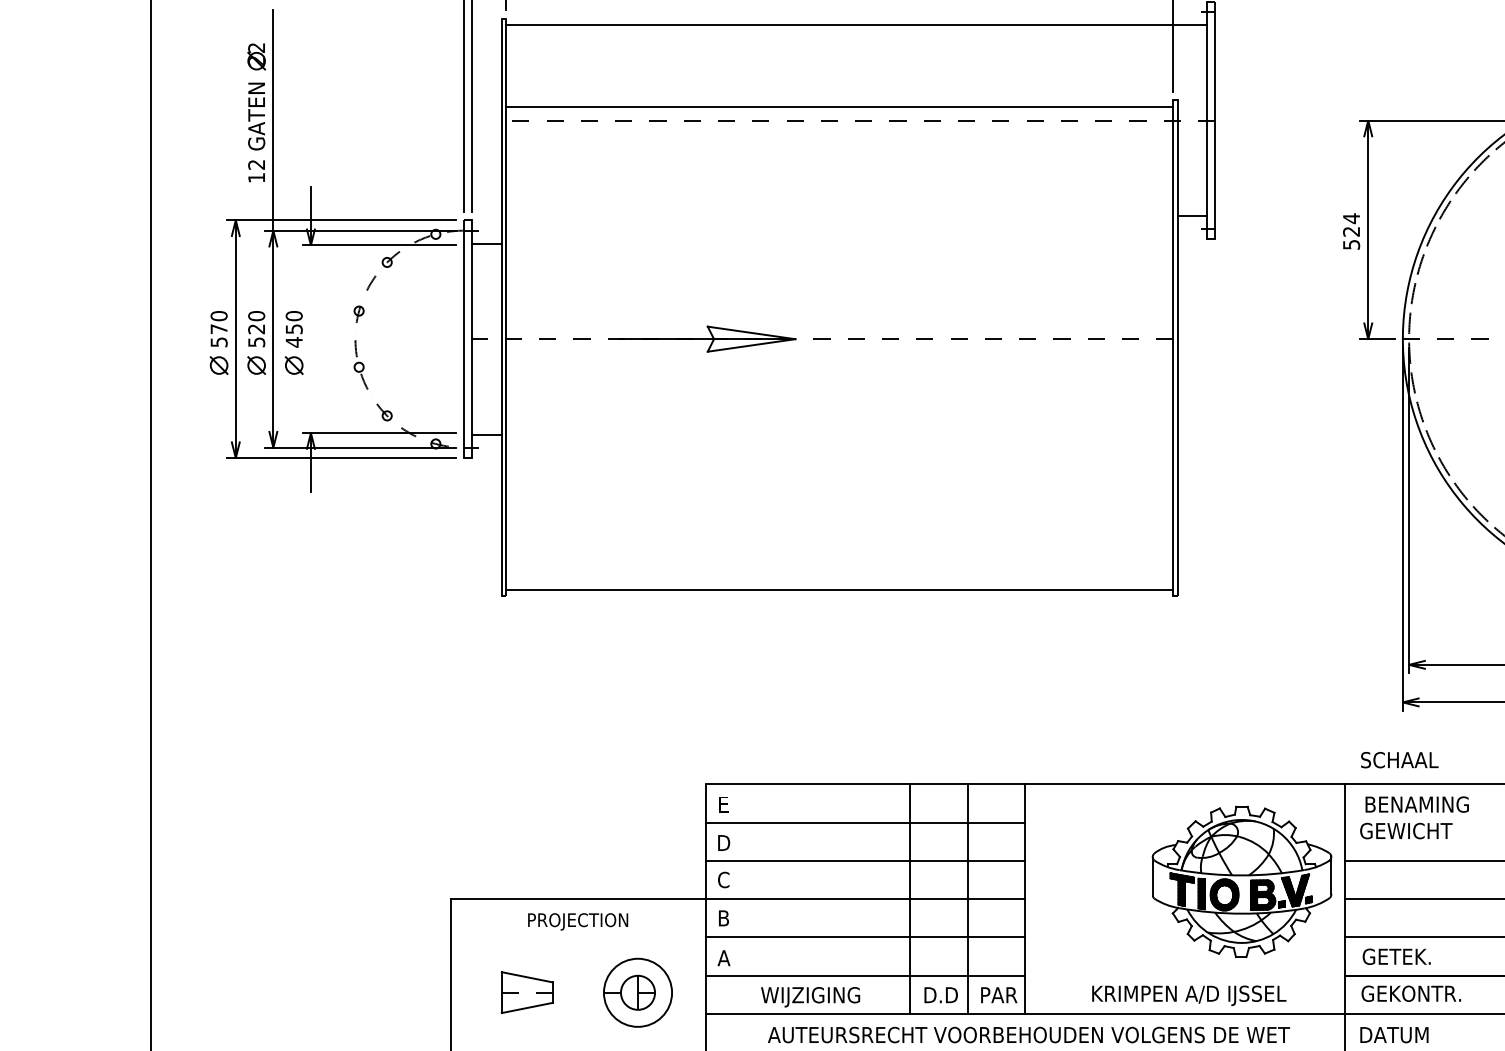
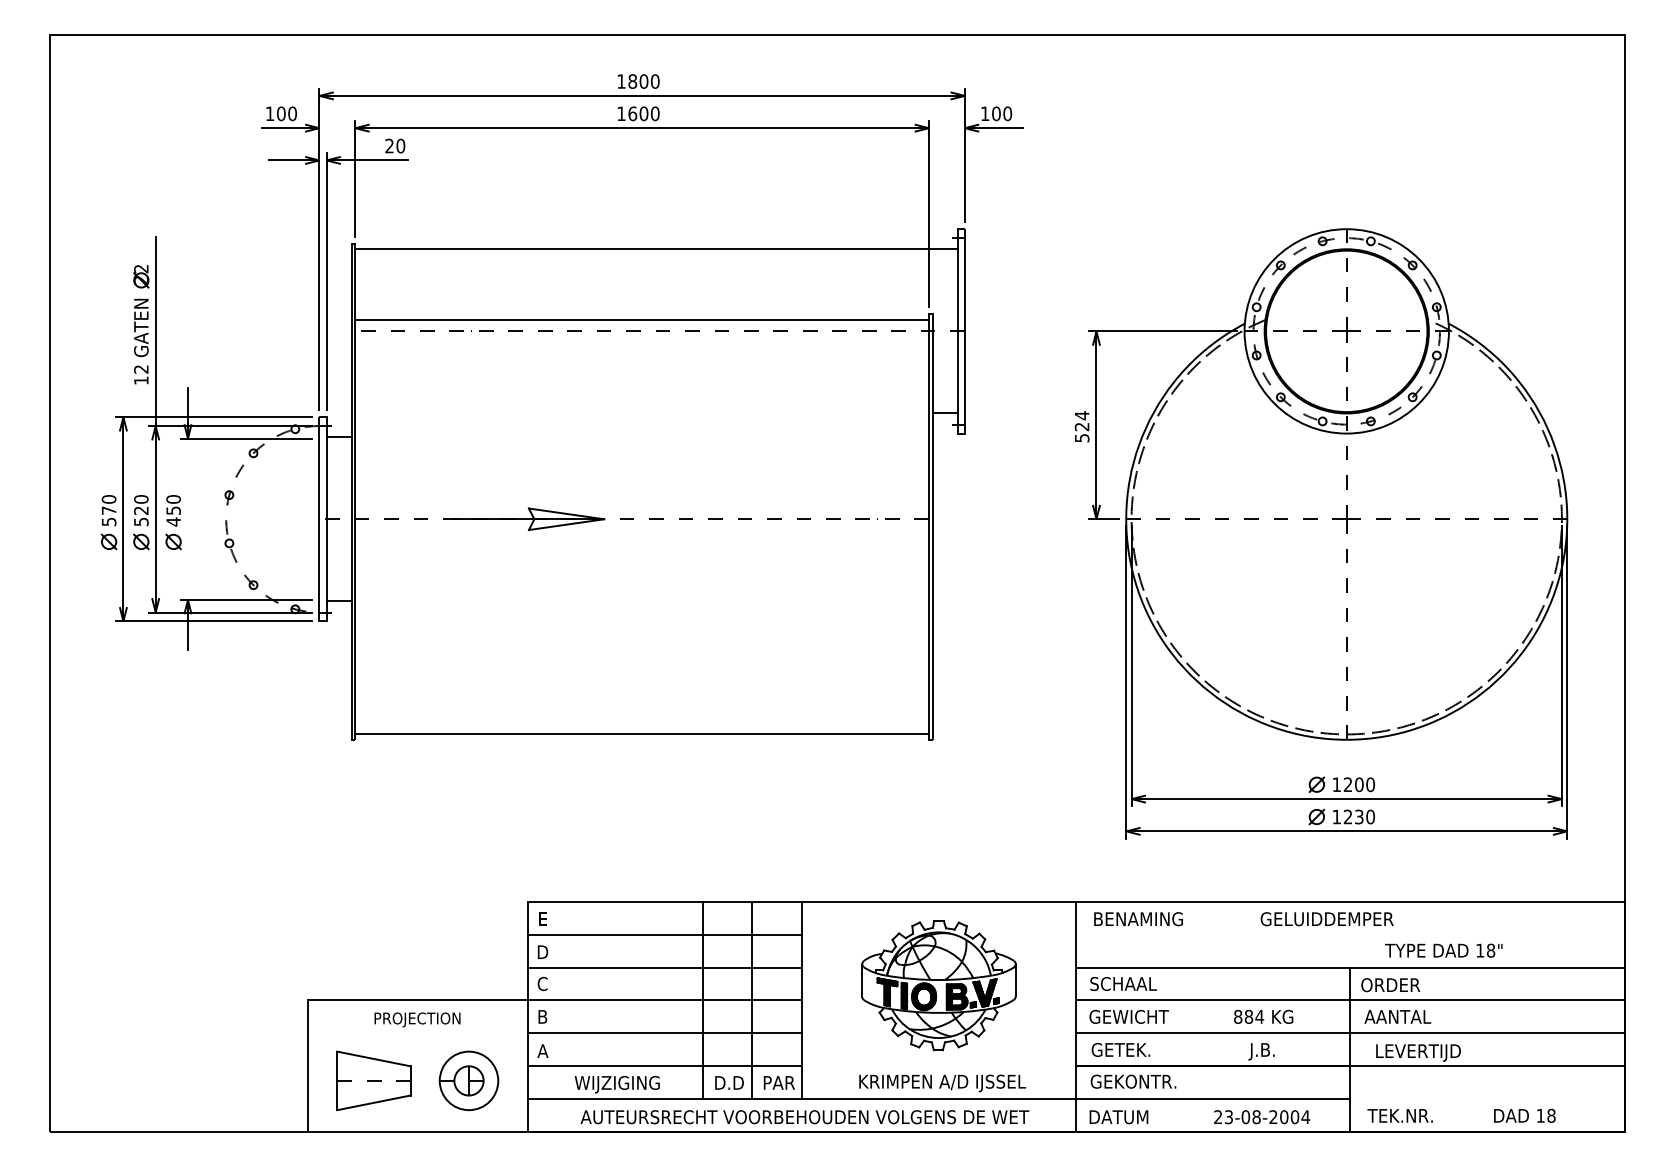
text: (1399, 759) -> (1123, 983), moved
text: (1405, 830) -> (1128, 1016), moved
part: (1241, 881) -> (938, 985), moved
part: (526, 992) -> (373, 1080), size x1.67

